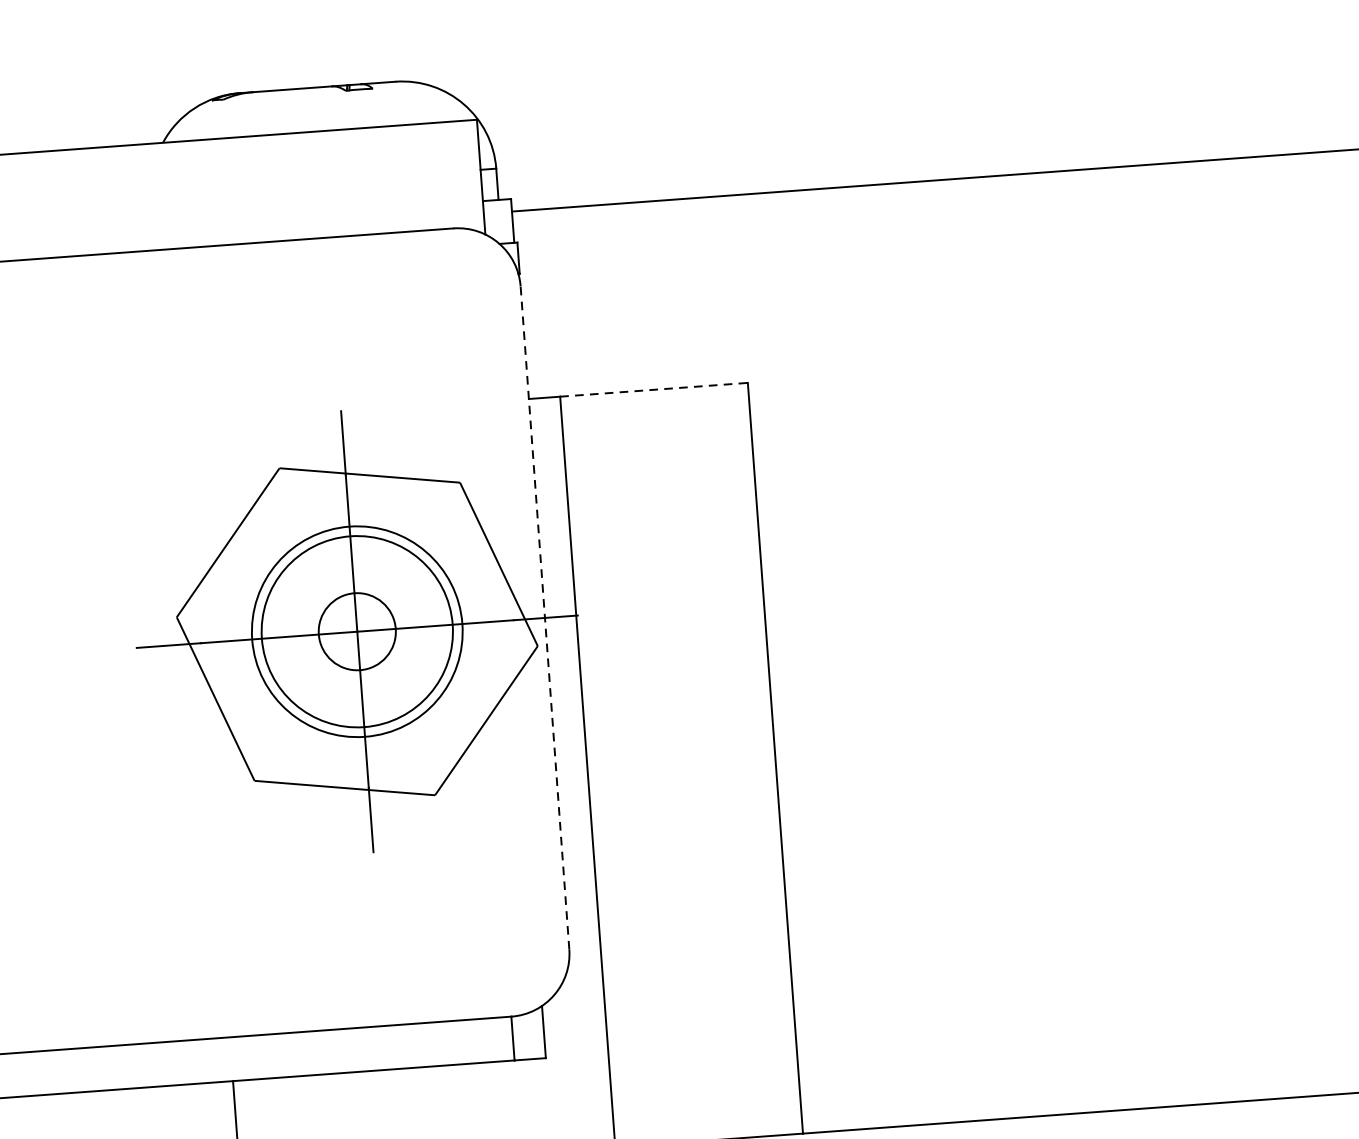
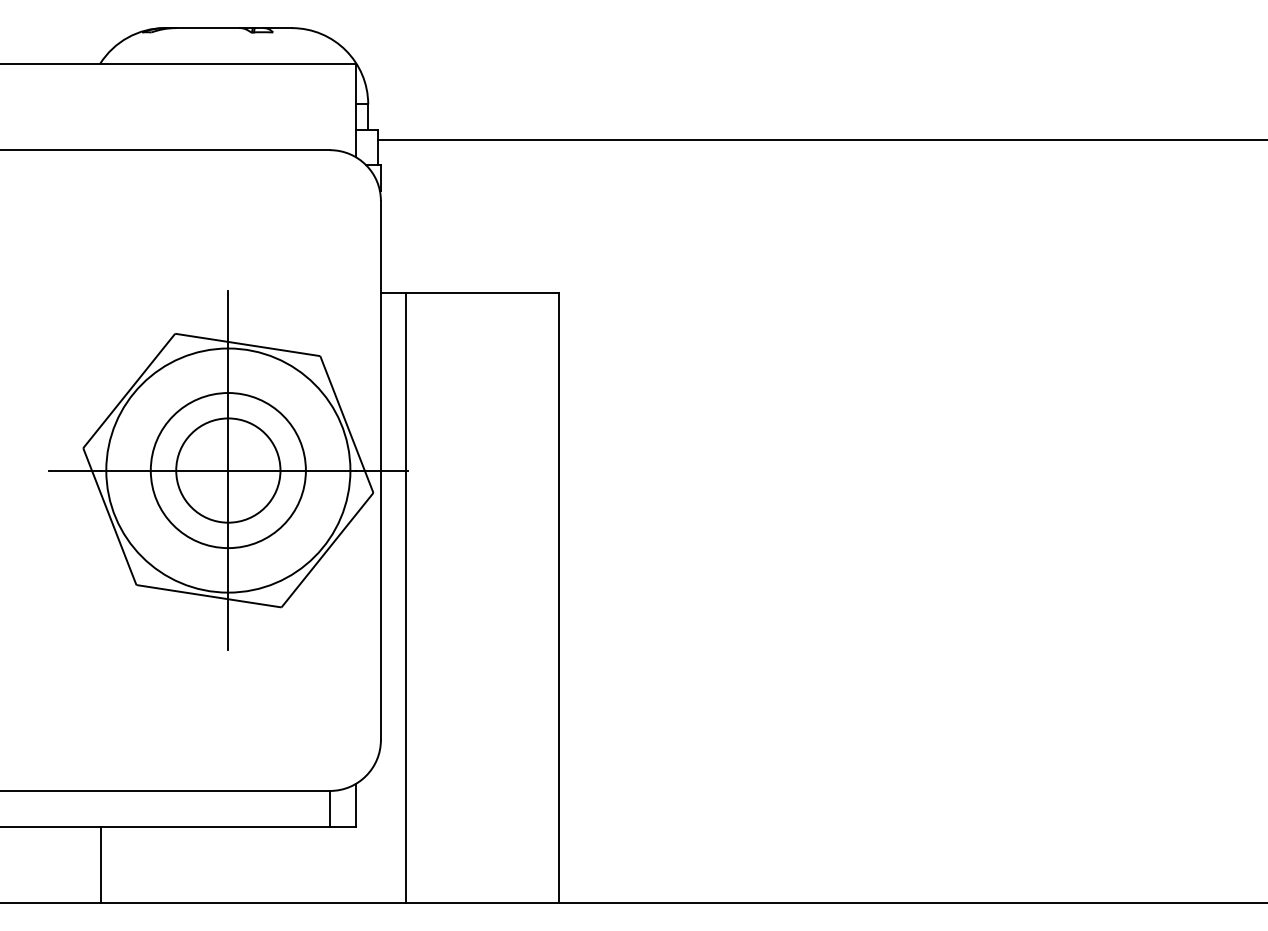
line: (655, 389) -> (483, 292), dashed -> solid
line: (544, 617) -> (380, 470), dashed -> solid
circle: (357, 631) -> (228, 470), size x1.43
circle: (357, 631) -> (228, 470), size x1.67

